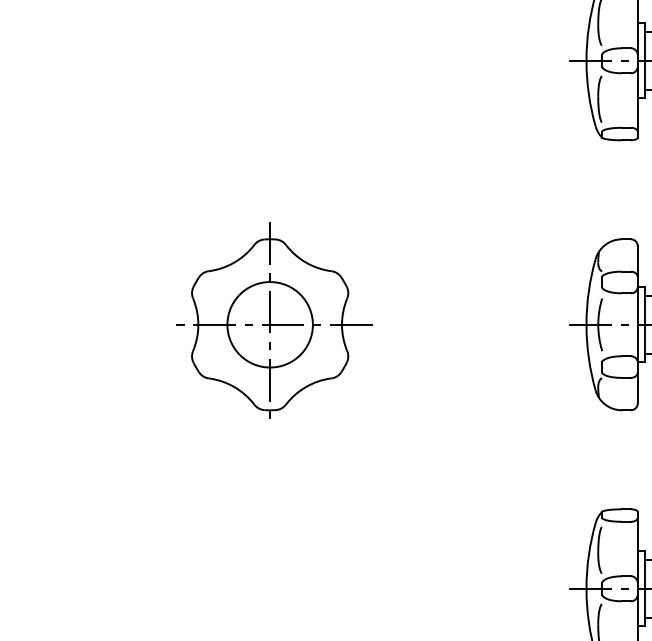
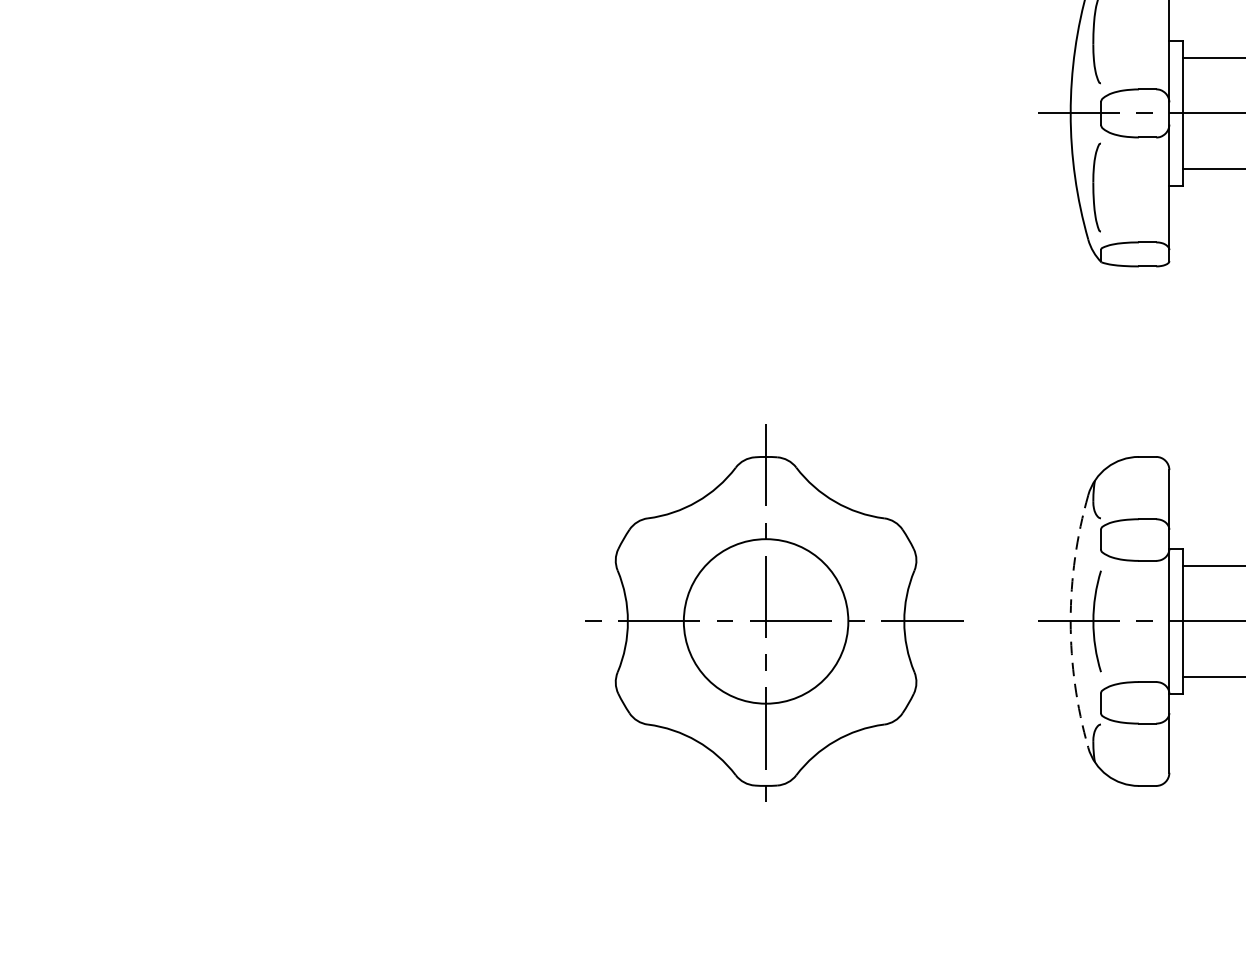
part: (274, 320) -> (774, 613), moved
arc: (586, 324) -> (1070, 620), solid -> dashed

